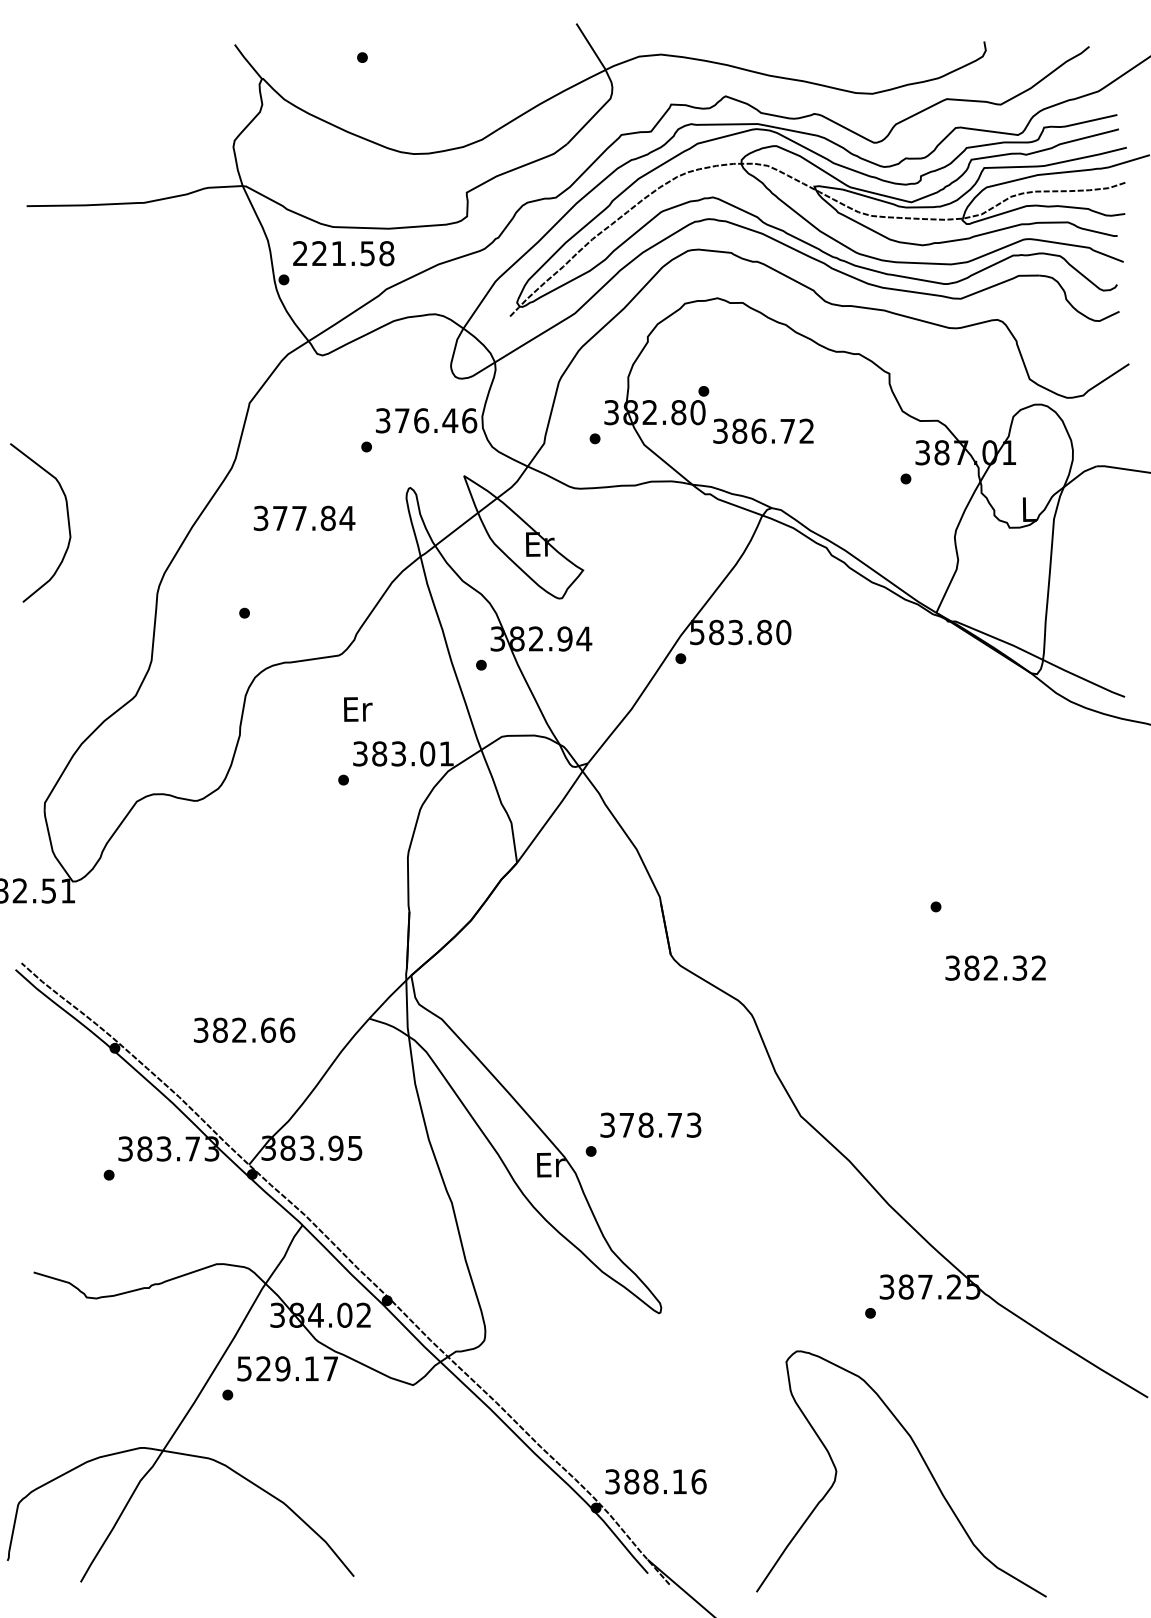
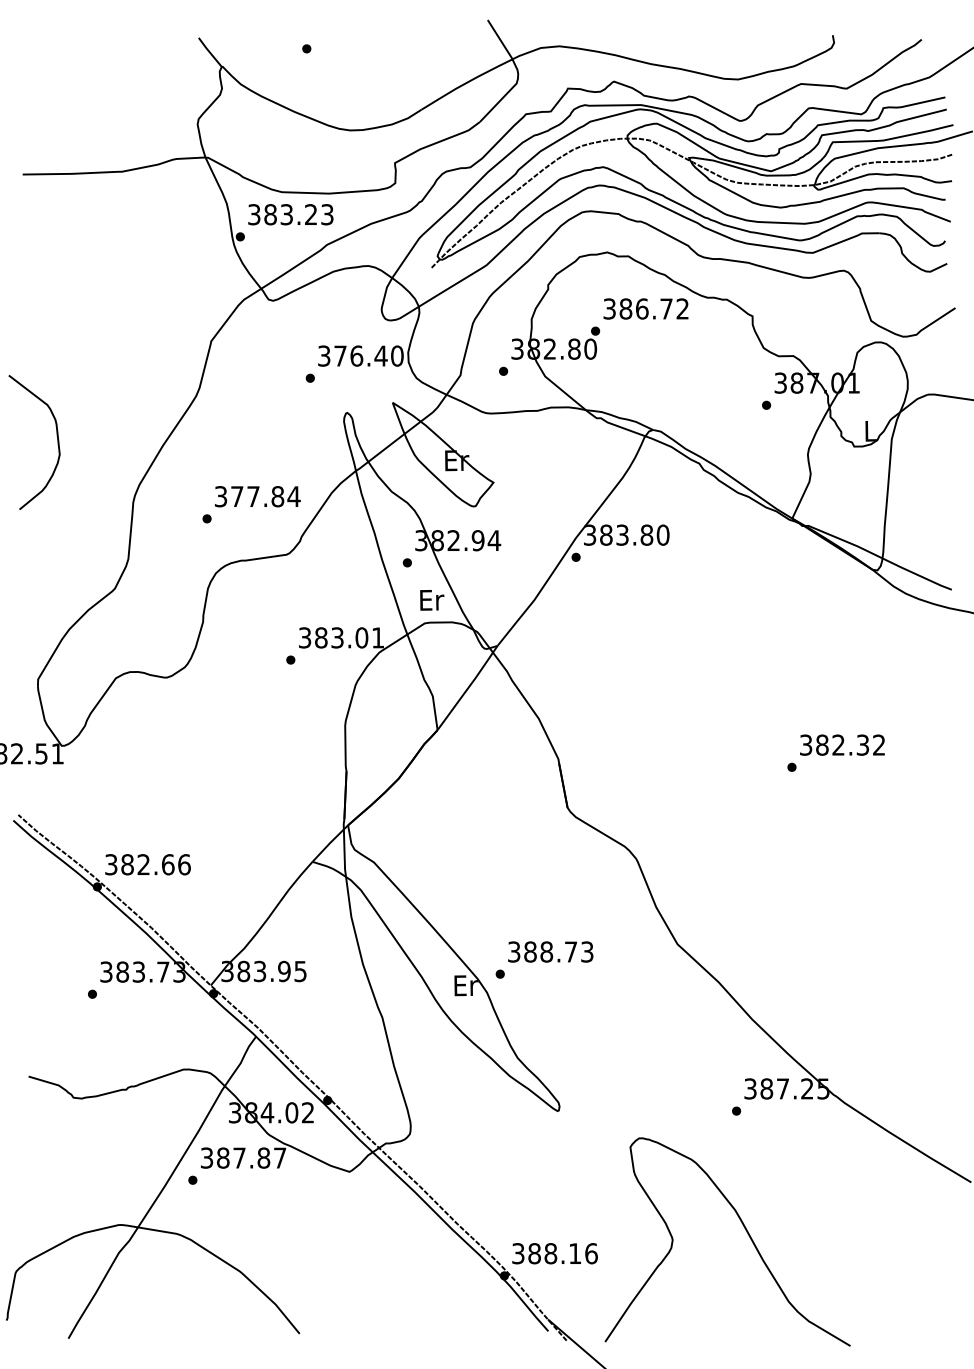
text: (343, 253) -> (290, 214), 221.58 -> 383.23
text: (469, 420) -> (397, 355), 376.46 -> 376.40
text: (762, 430) -> (645, 308), moved
text: (304, 518) -> (257, 496), moved
text: (697, 631) -> (590, 534), 583.80 -> 383.80
text: (358, 709) -> (432, 600), moved
text: (995, 967) -> (842, 744), moved
text: (243, 1030) -> (147, 864), moved
text: (626, 1124) -> (530, 951), 378.73 -> 388.73
text: (278, 1368) -> (235, 1157), 529.17 -> 387.87
curve: (923, 1462) -> (746, 1232), moved

